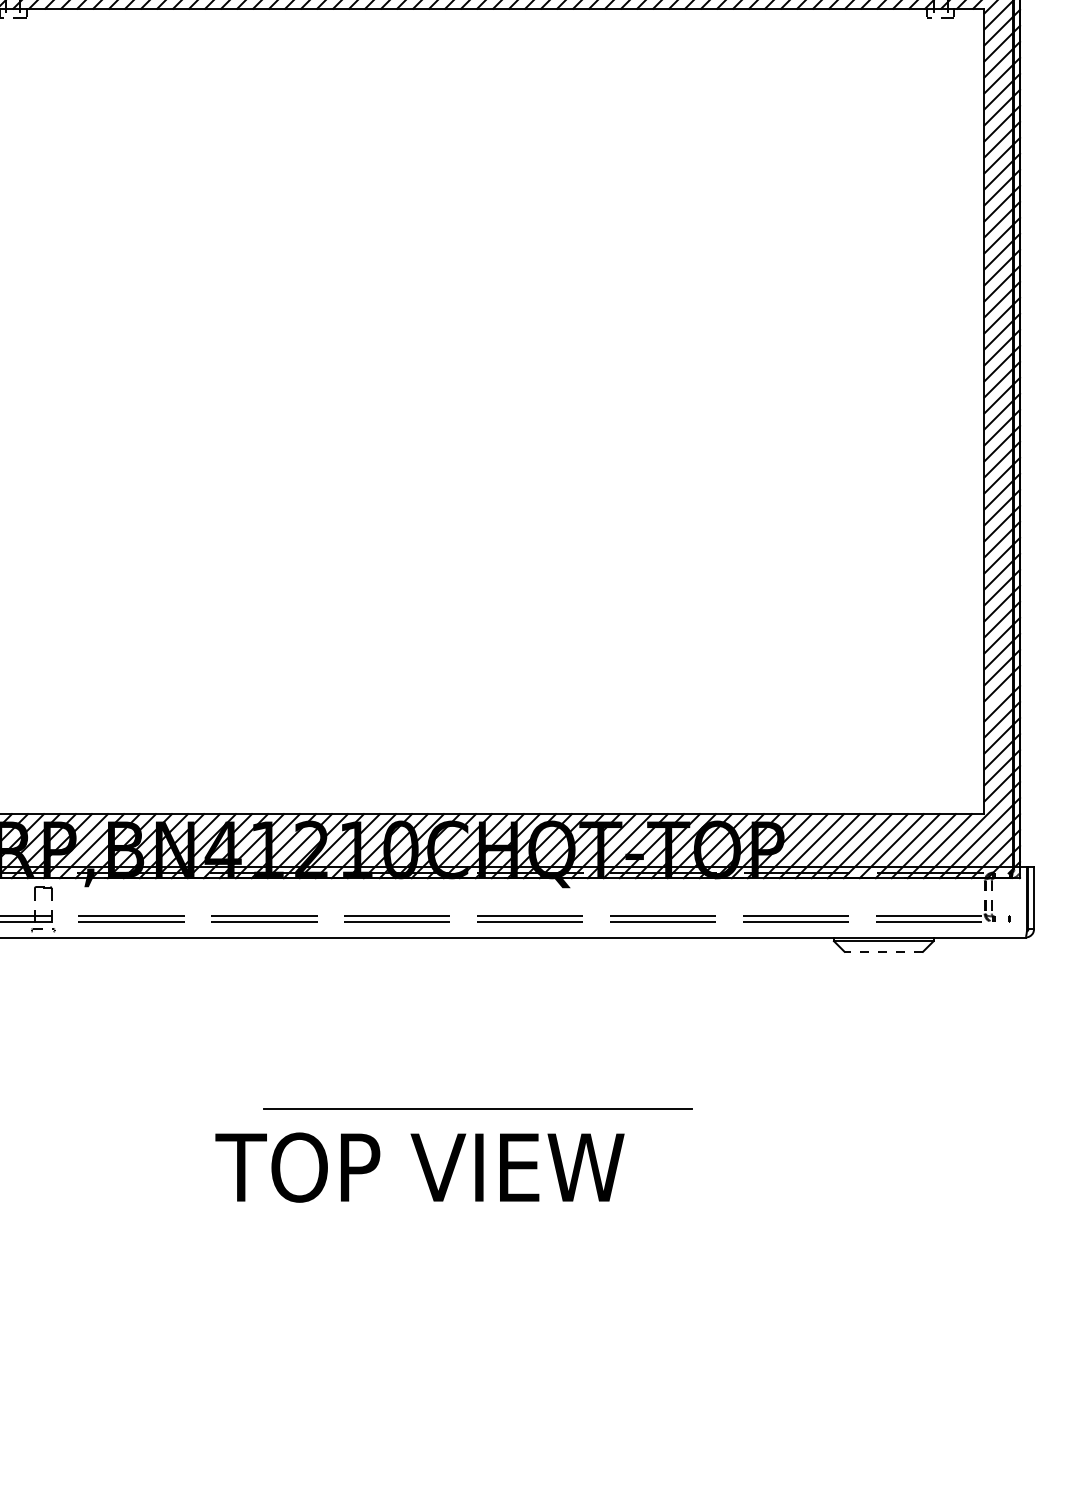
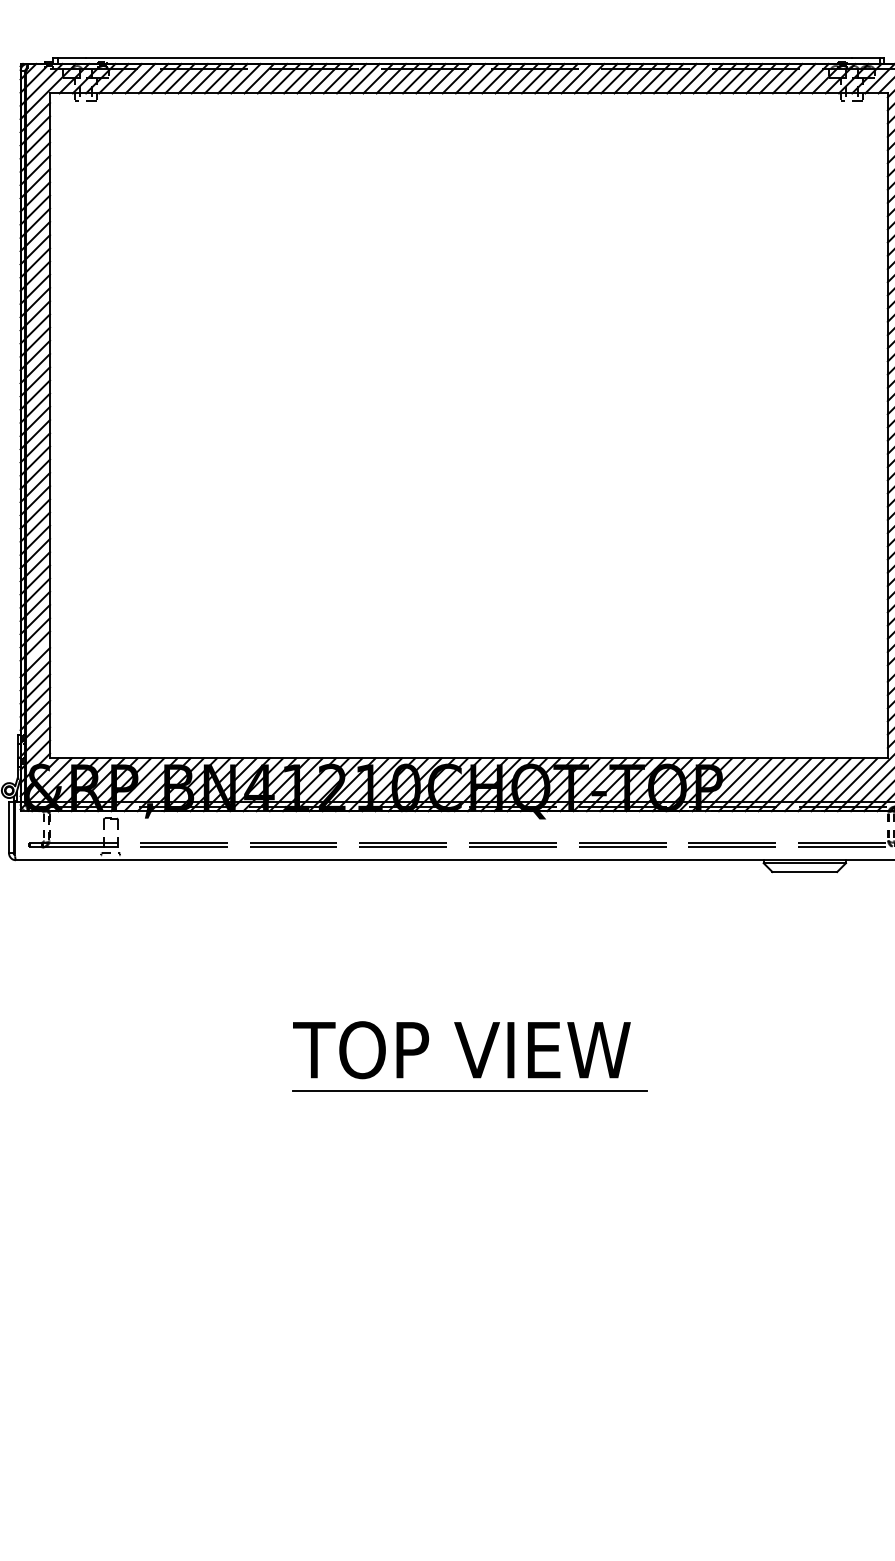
line: (883, 952) -> (804, 872), dashed -> solid
line: (477, 1108) -> (469, 1090), moved
text: (419, 1168) -> (461, 1050), moved

